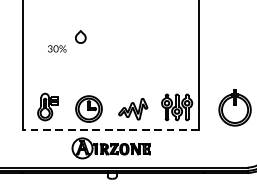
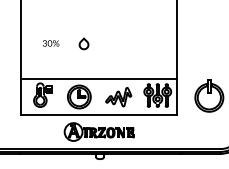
part: (80, 36) -> (83, 43), moved
line: (110, 89) -> (98, 79), added
line: (110, 129) -> (98, 115), dashed -> solid

